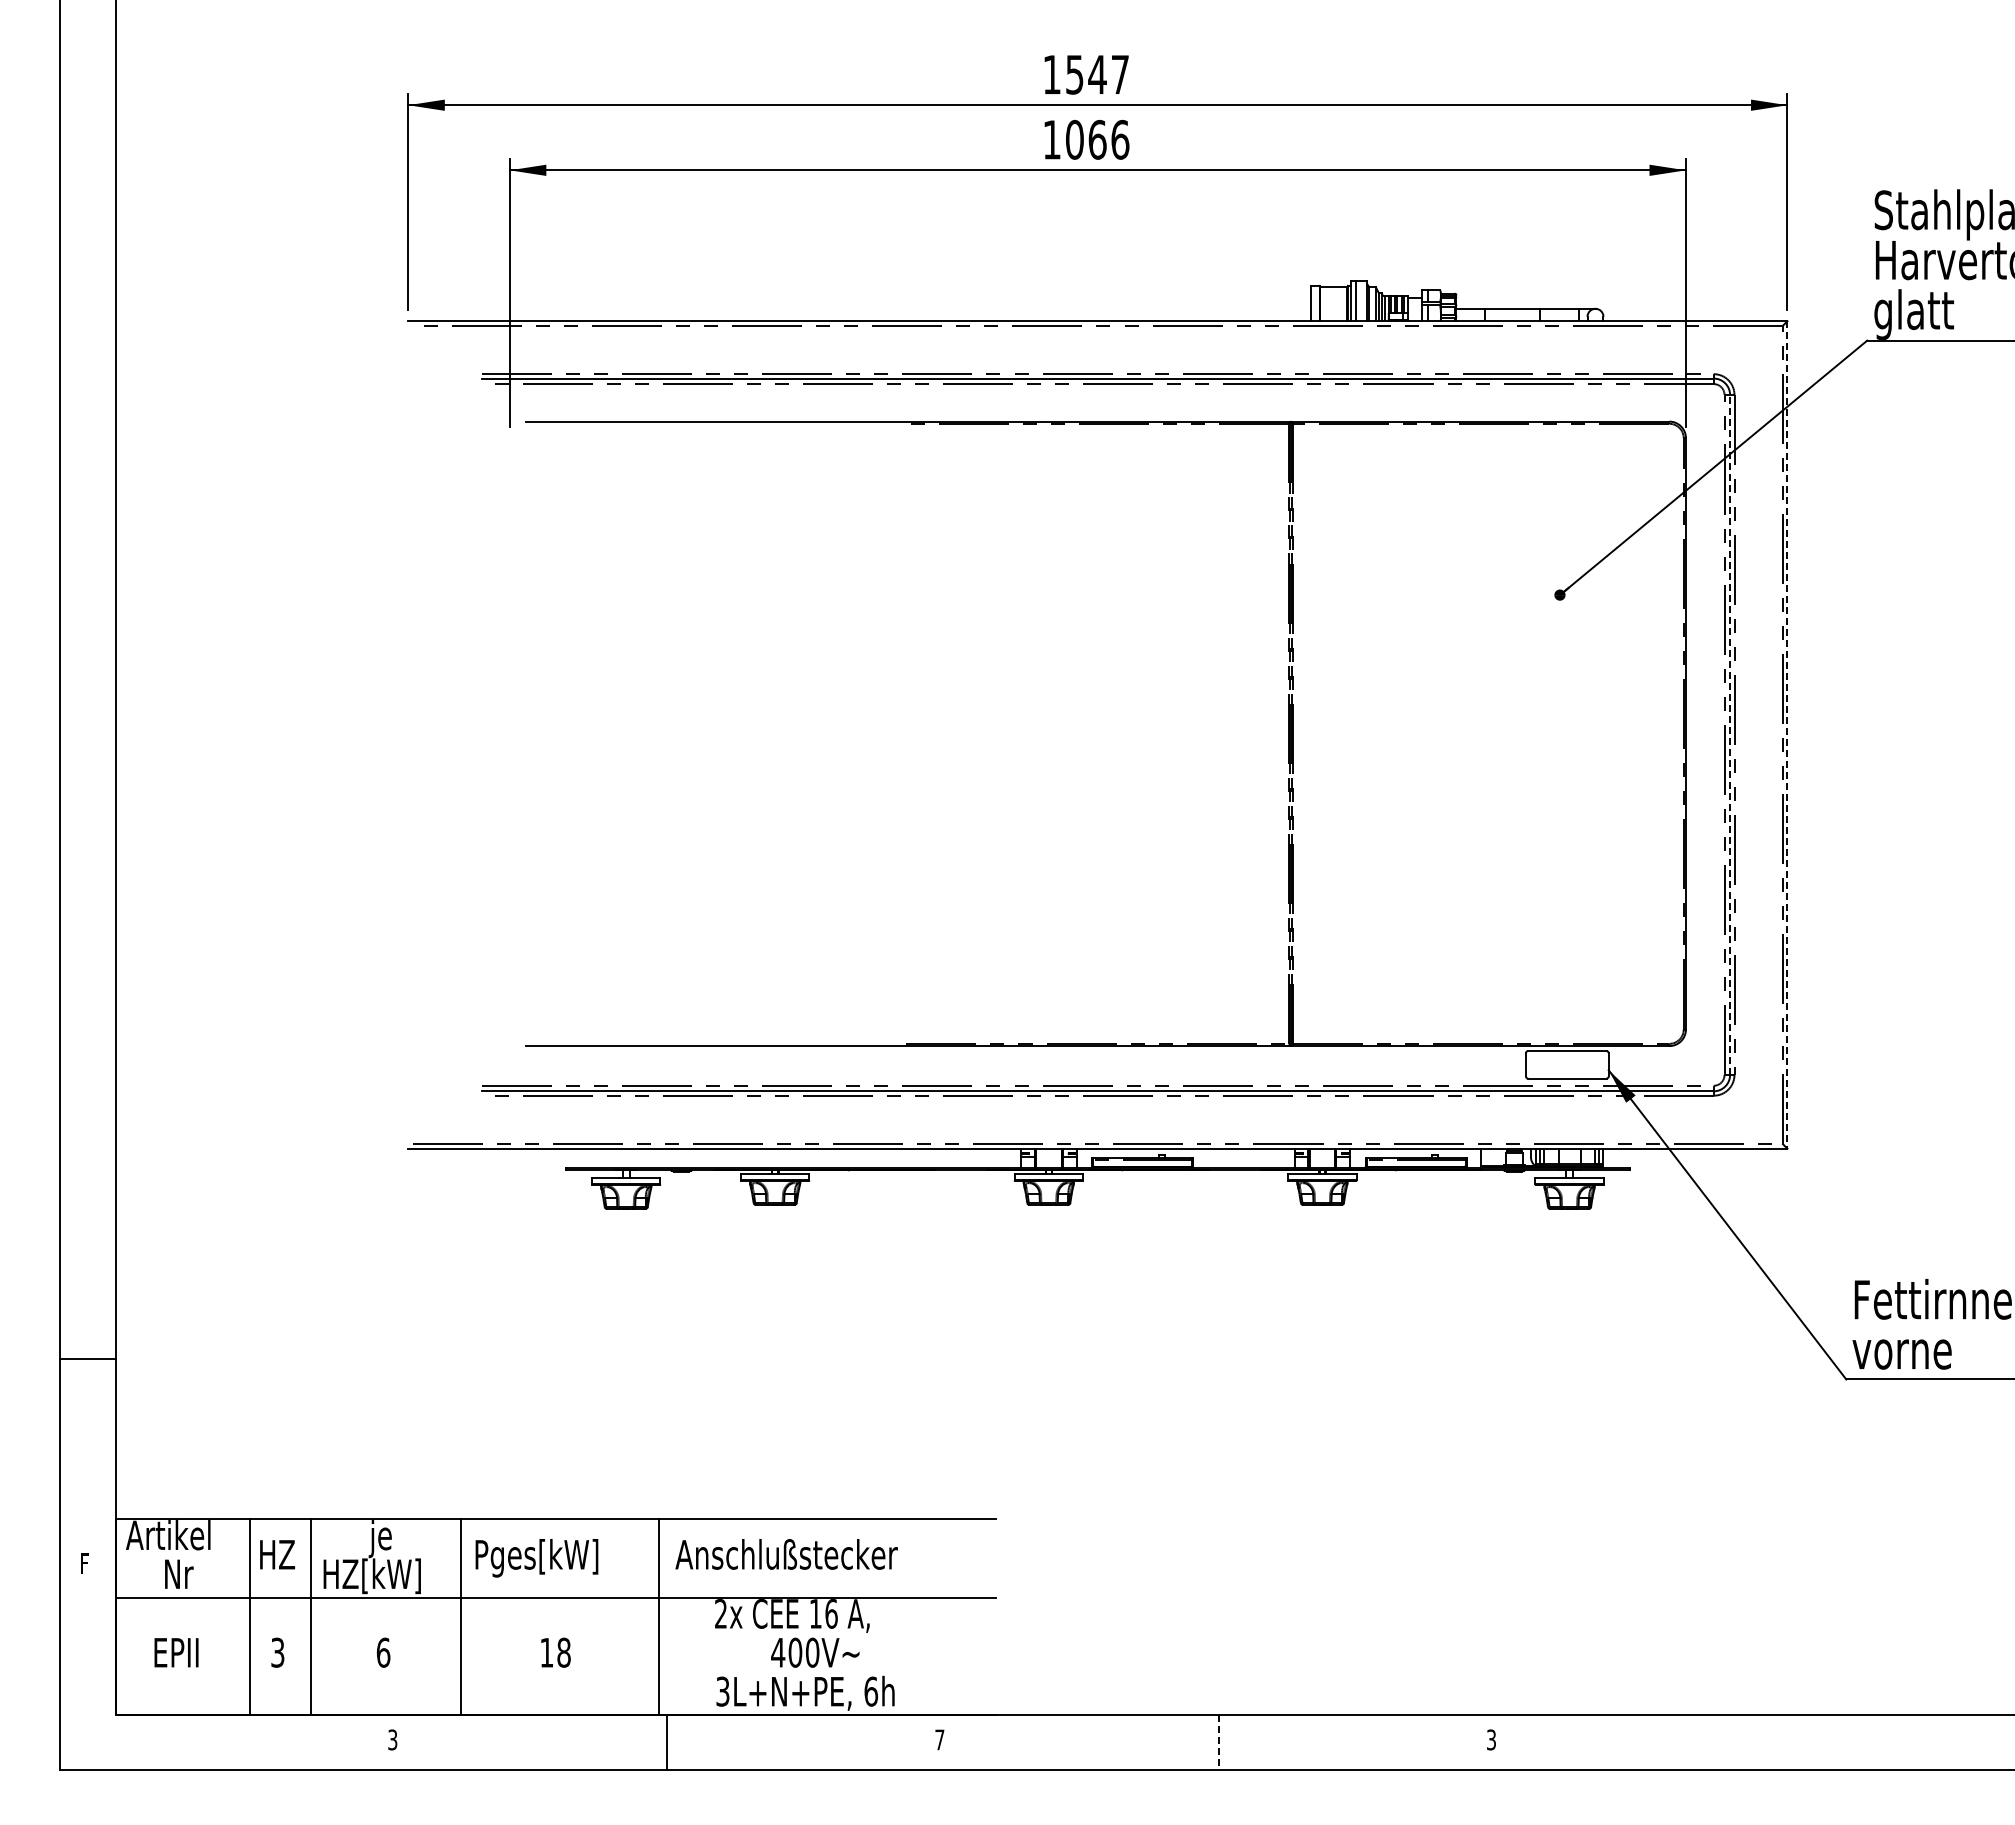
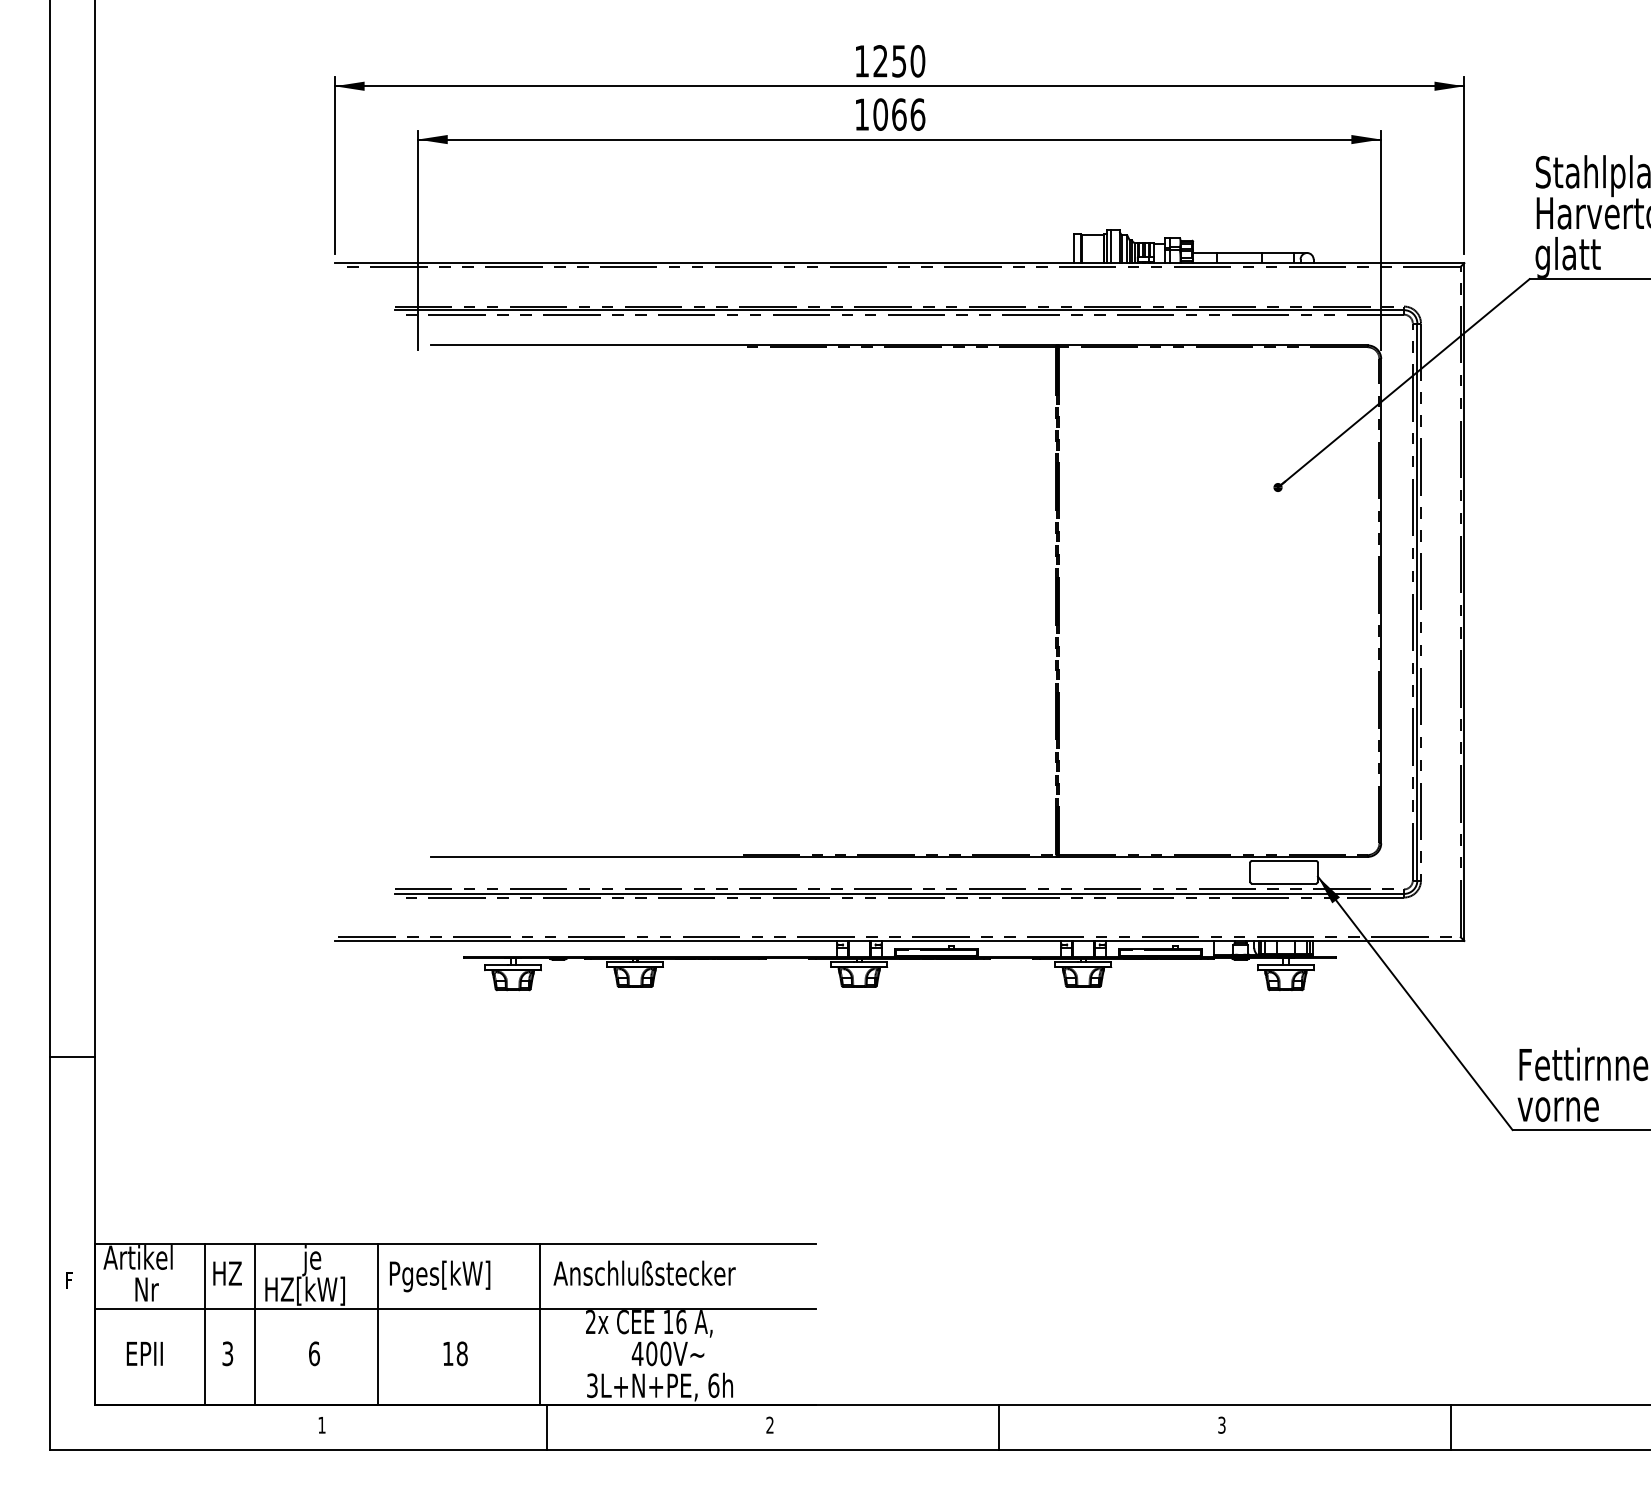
text: (1097, 74) -> (899, 61), 1547 -> 1250
line: (1730, 734) -> (1417, 601), dashed -> solid
line: (1787, 734) -> (1464, 601), dashed -> solid
line: (87, 1359) -> (71, 1057), moved
text: (392, 1739) -> (321, 1424), 3 -> 1
text: (939, 1739) -> (769, 1424), 7 -> 2
line: (1218, 1742) -> (998, 1427), dashed -> solid
line: (1770, 1742) -> (1450, 1427), added

